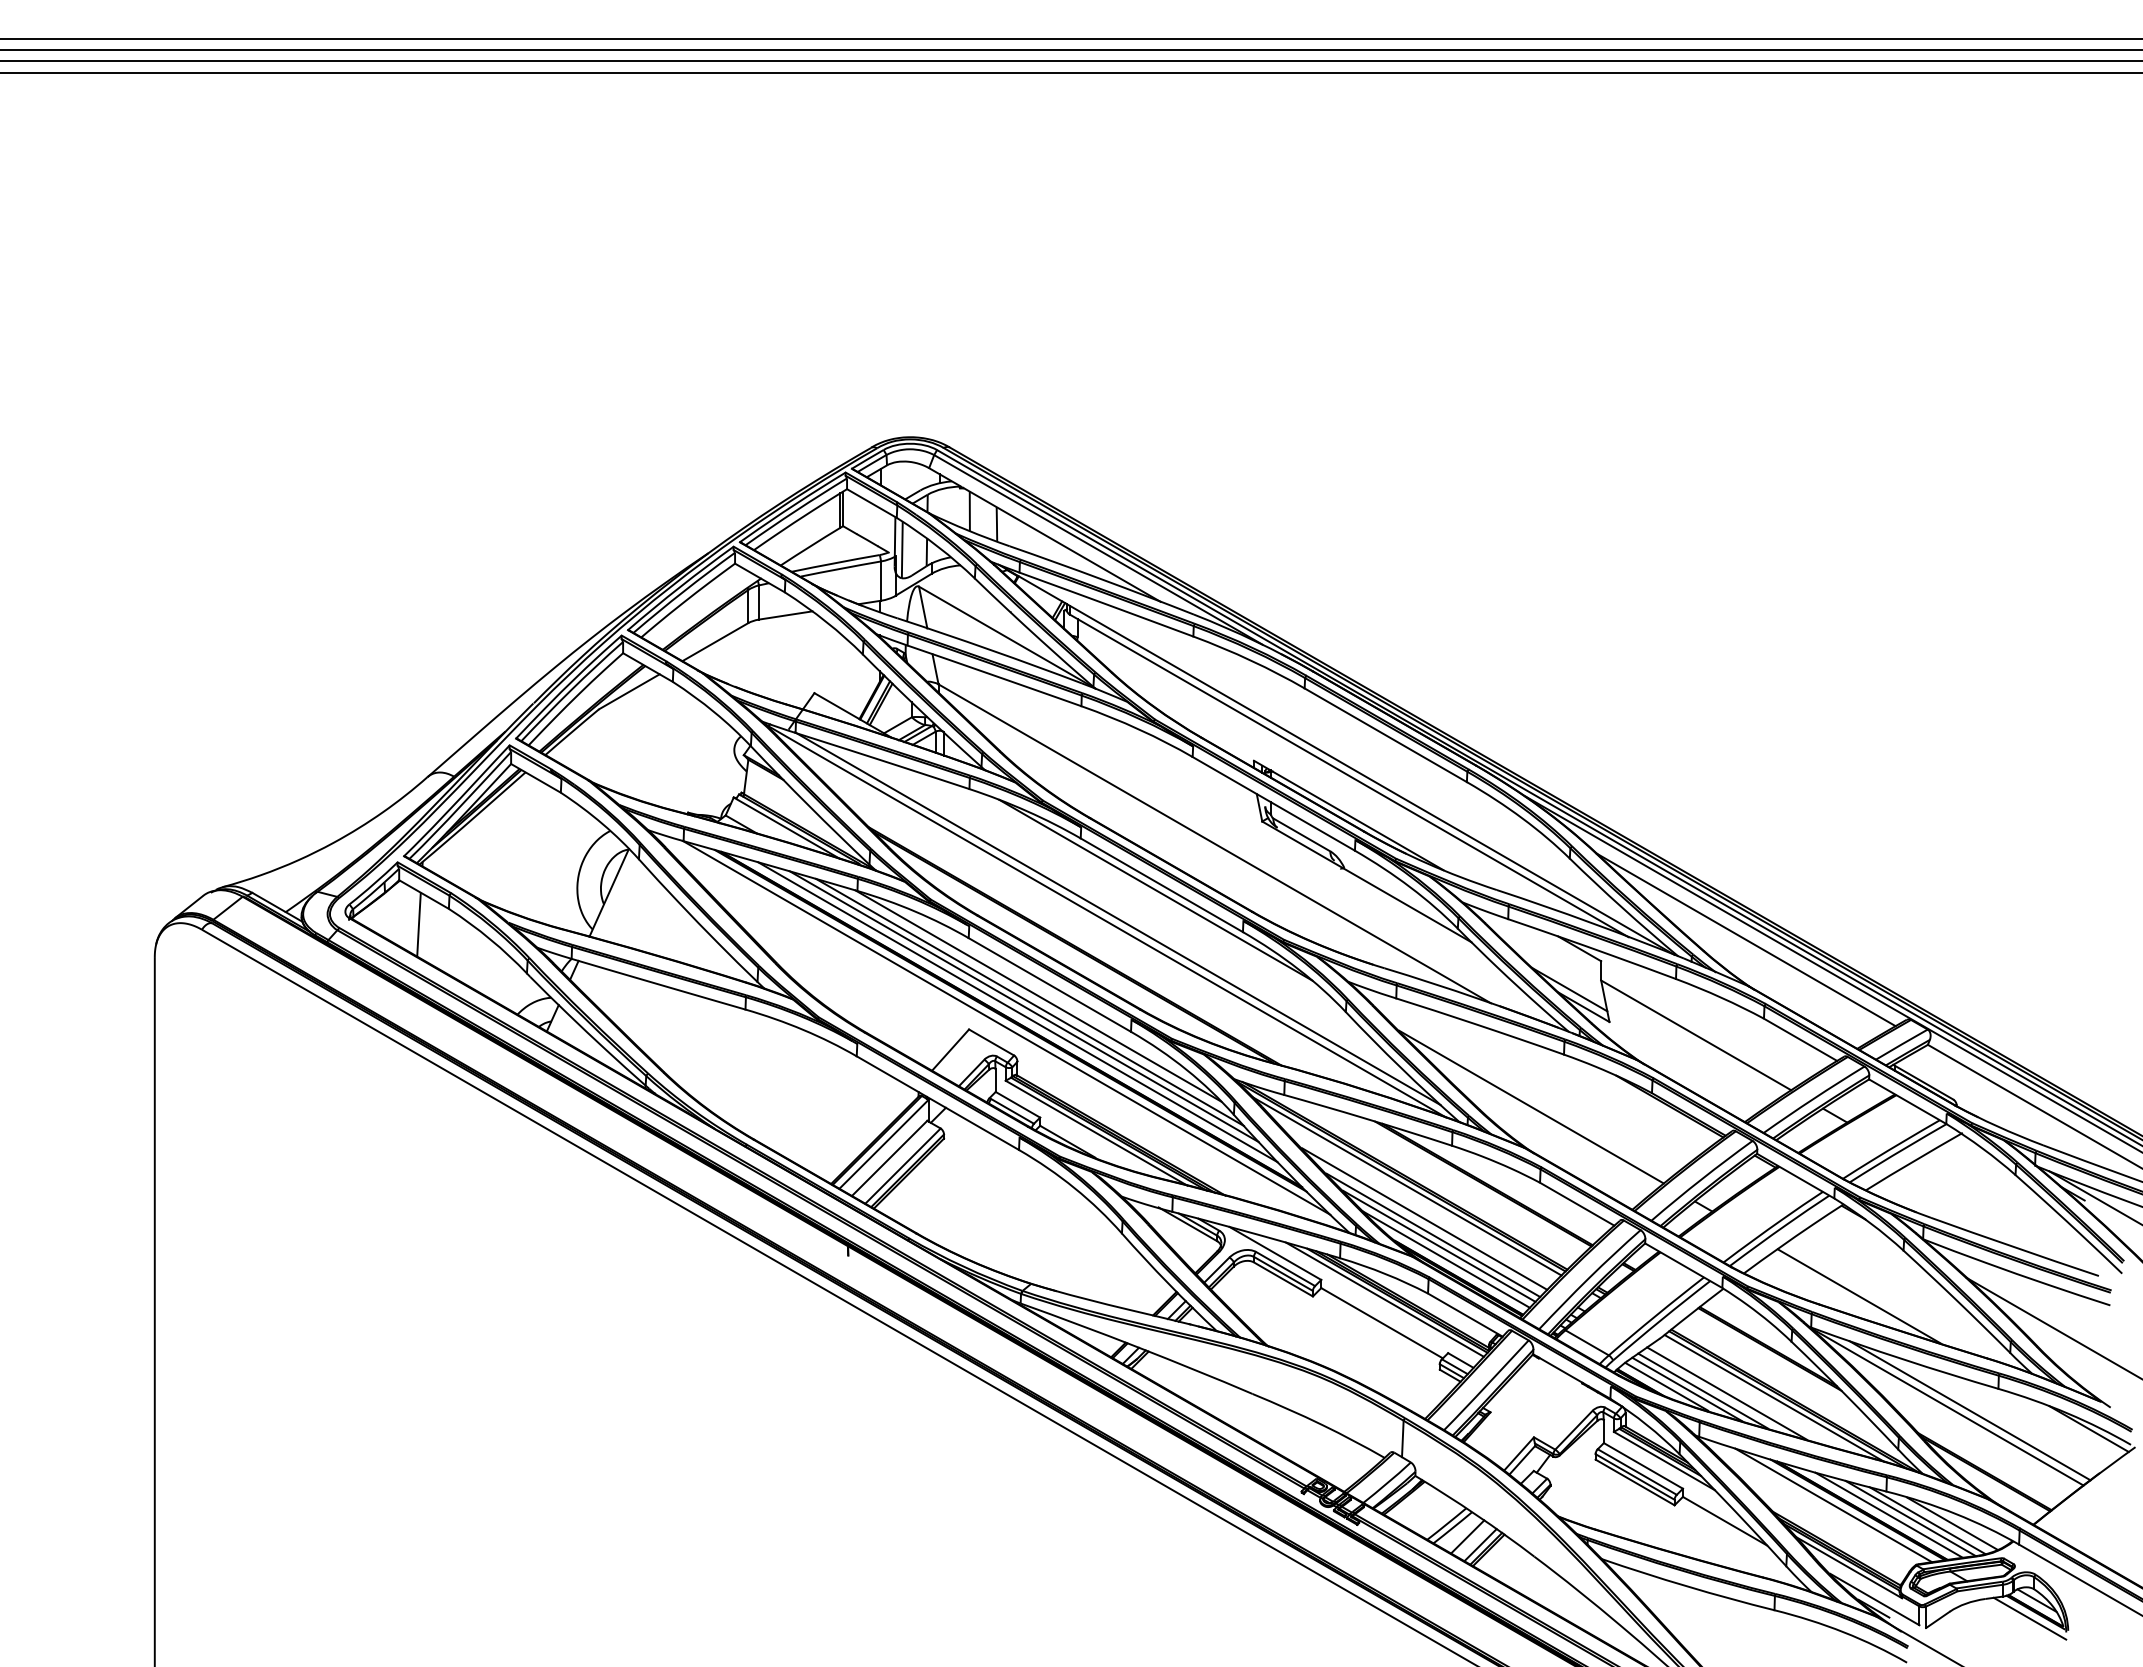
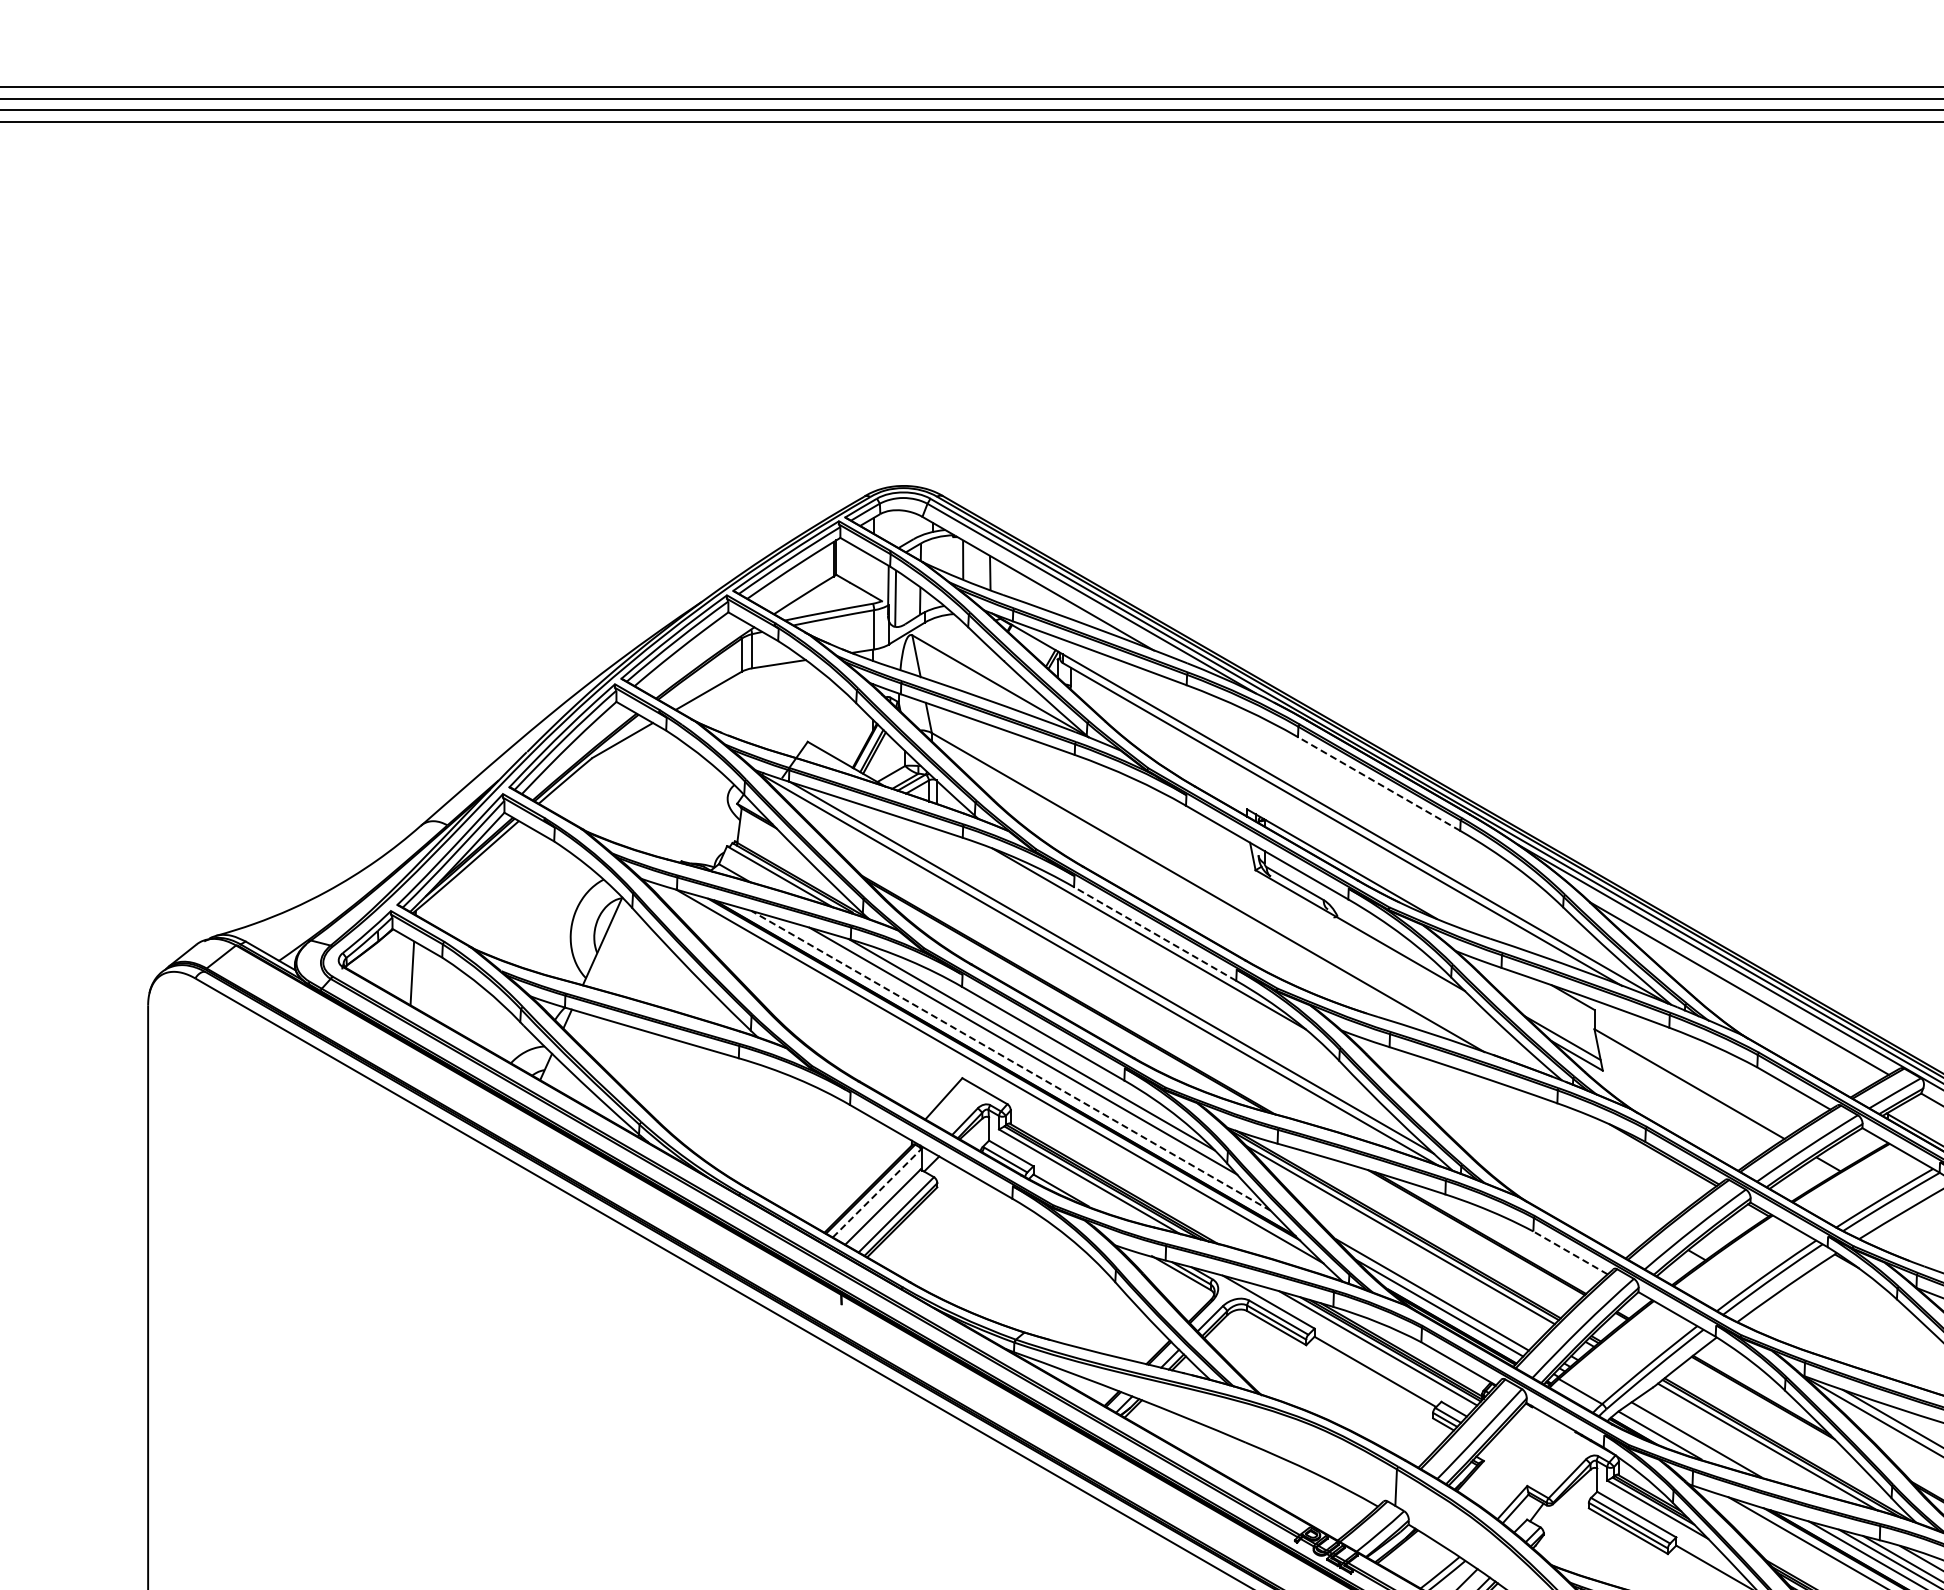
line: (1385, 735) -> (1378, 784), solid -> dashed
line: (1161, 885) -> (1154, 934), solid -> dashed
line: (1023, 1006) -> (1016, 1055), removed
line: (1017, 1012) -> (1010, 1061), solid -> dashed
line: (1531, 1106) -> (1524, 1155), removed
line: (884, 1143) -> (877, 1192), solid -> dashed
line: (1577, 1204) -> (1570, 1253), solid -> dashed
line: (1424, 1218) -> (1417, 1267), removed
line: (1433, 1235) -> (1426, 1284), removed
line: (1859, 1296) -> (1852, 1345), removed
line: (1687, 1389) -> (1680, 1438), removed
line: (1726, 1393) -> (1719, 1442), removed

